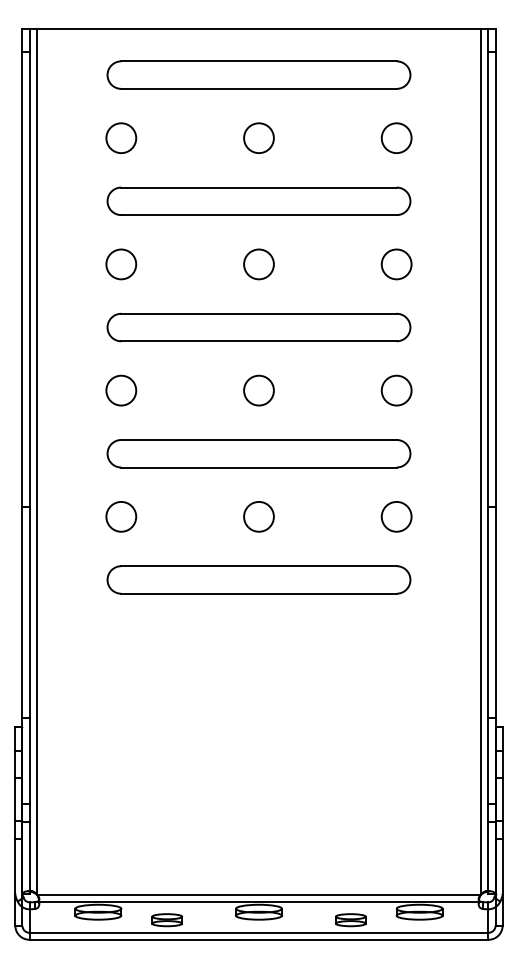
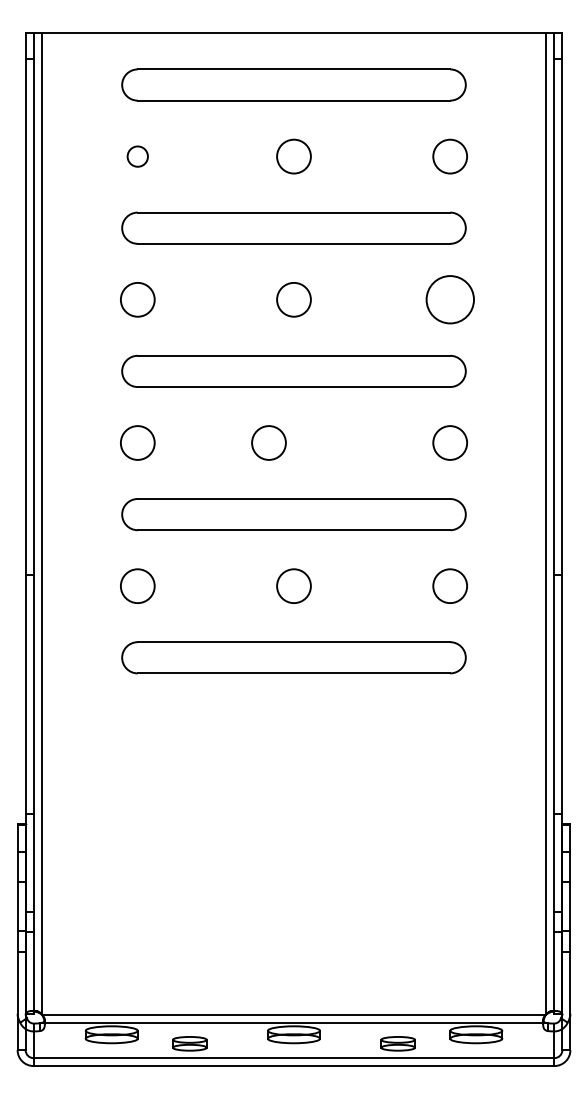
circle: (121, 138) -> (137, 156), size x0.6
circle: (396, 264) -> (449, 299), size x1.4
circle: (258, 390) -> (268, 442), moved

